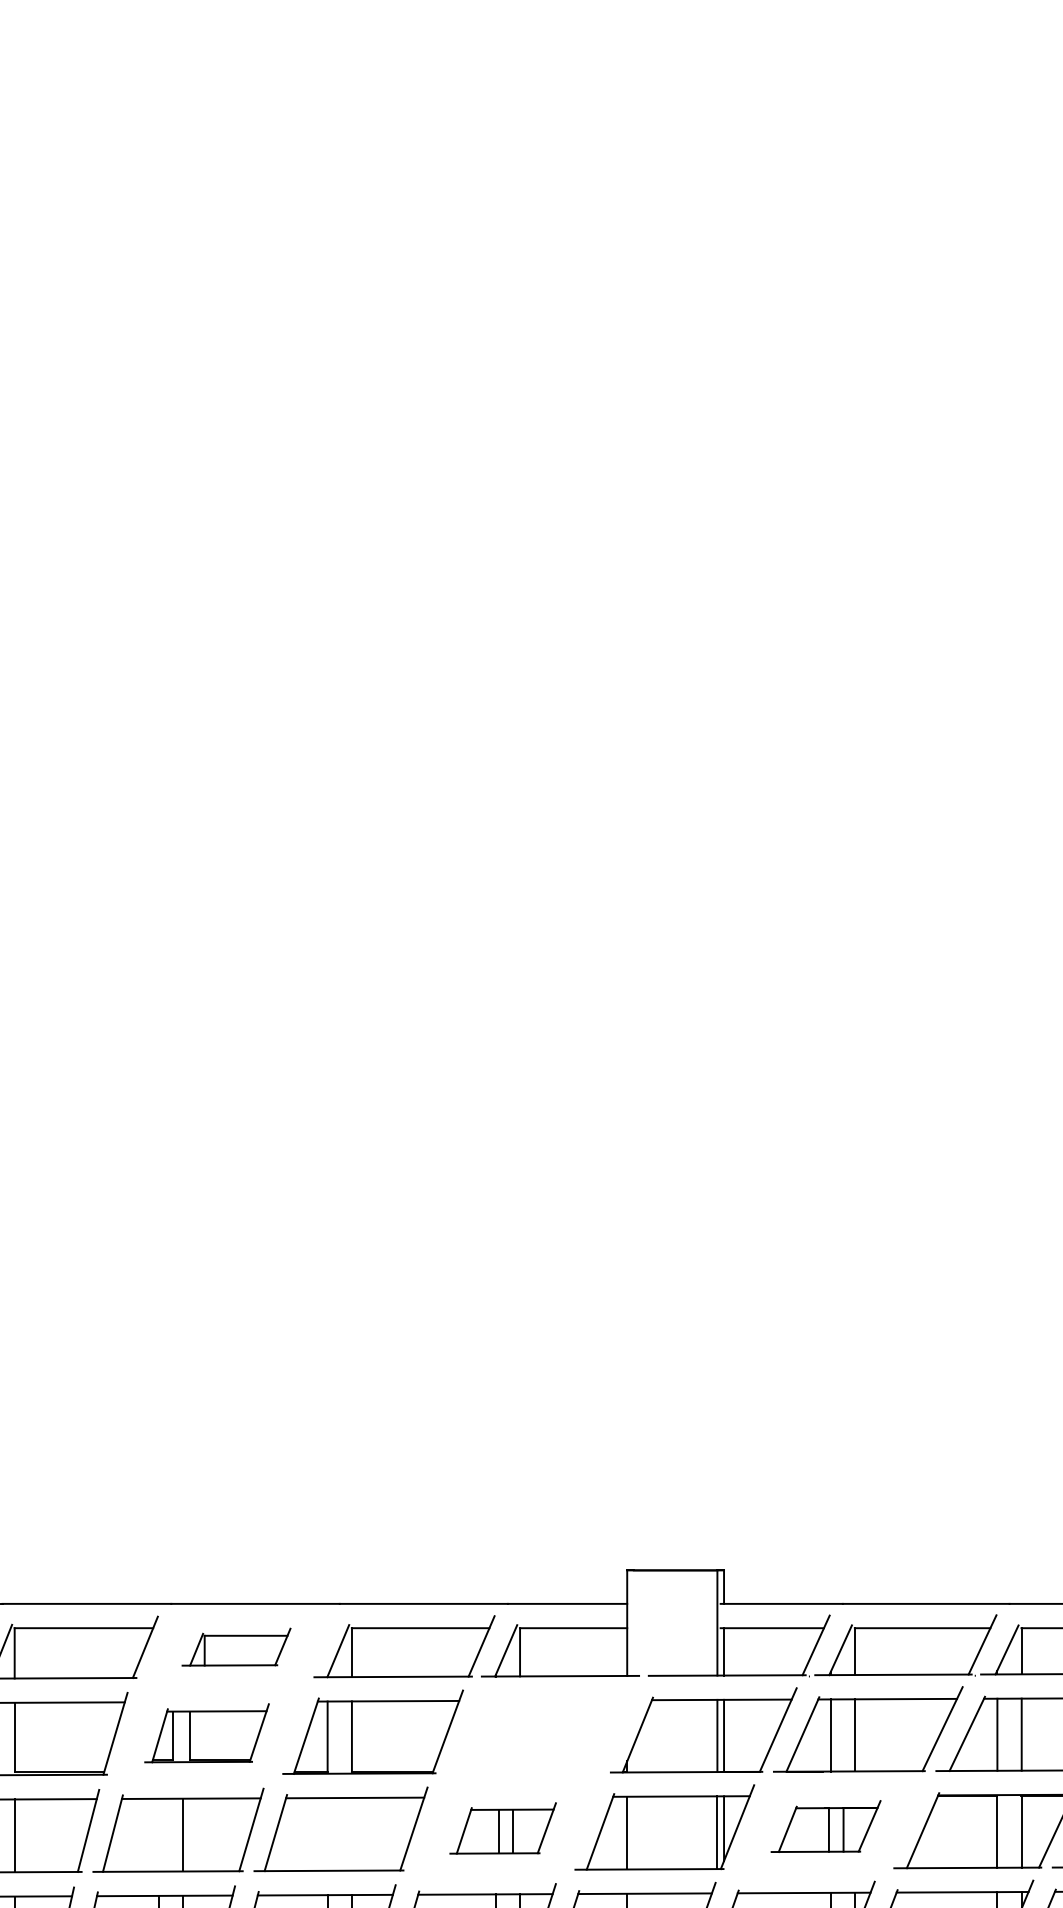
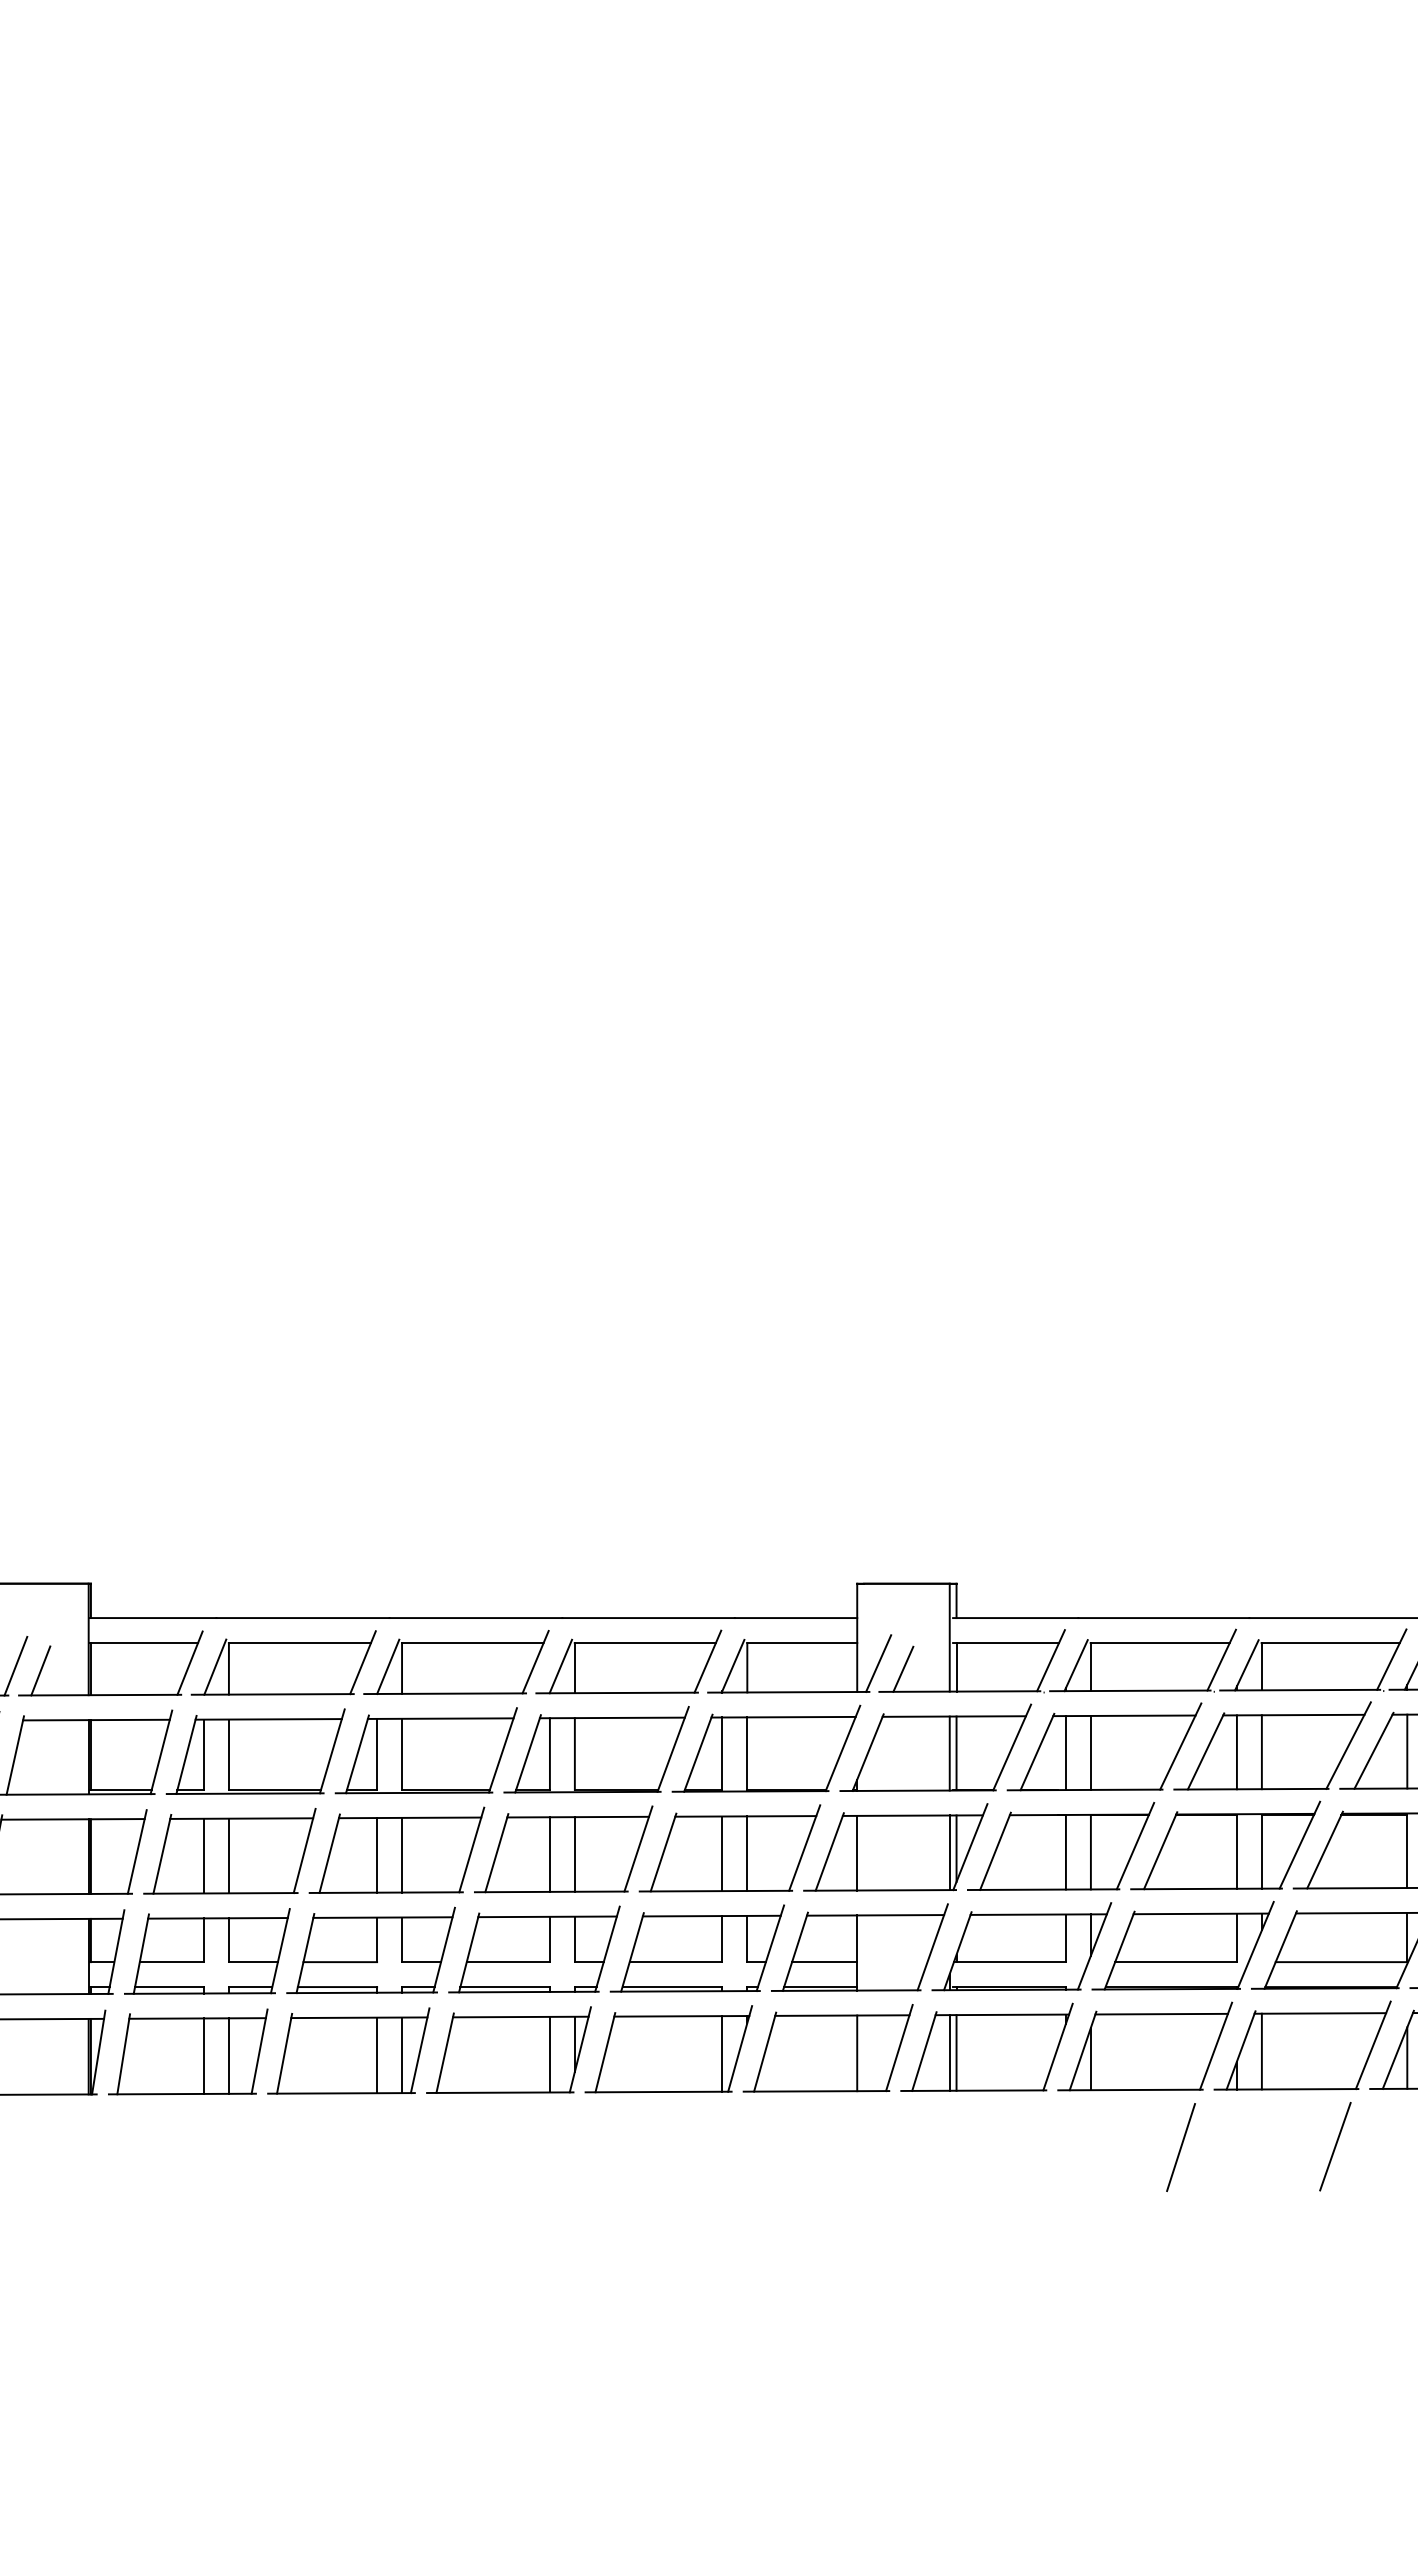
part: (236, 1647) -> (456, 1662), size x1.67
line: (647, 1648) -> (878, 1663), added
line: (672, 1653) -> (903, 1668), added
part: (538, 1731) -> (766, 1748), added
part: (206, 1732) -> (425, 1750), size x1.43
part: (826, 1826) -> (1061, 1846), size x1.67
part: (502, 1828) -> (729, 1848), size x1.67
line: (327, 1834) -> (549, 1854), added
line: (351, 1834) -> (574, 1854), added
line: (159, 1835) -> (377, 1855), added

